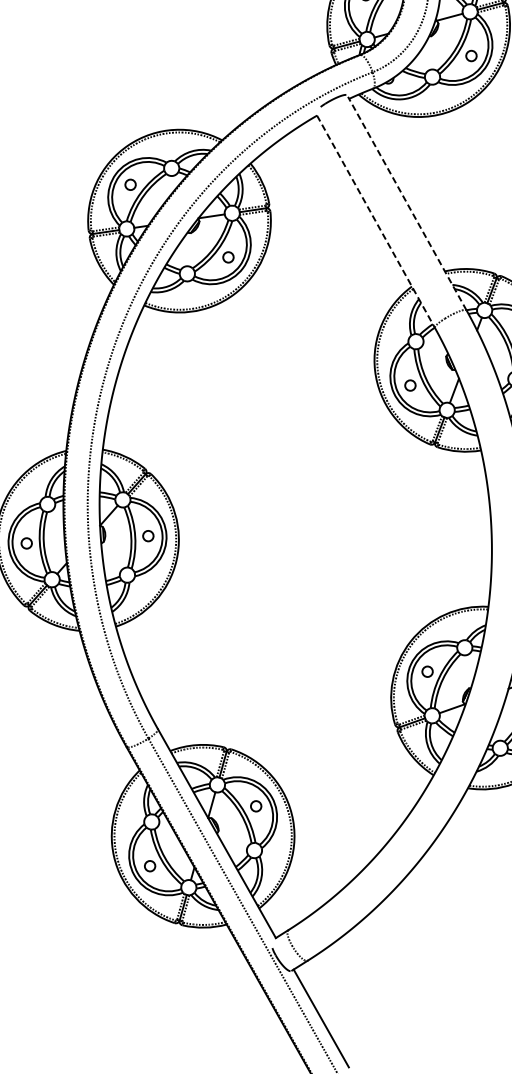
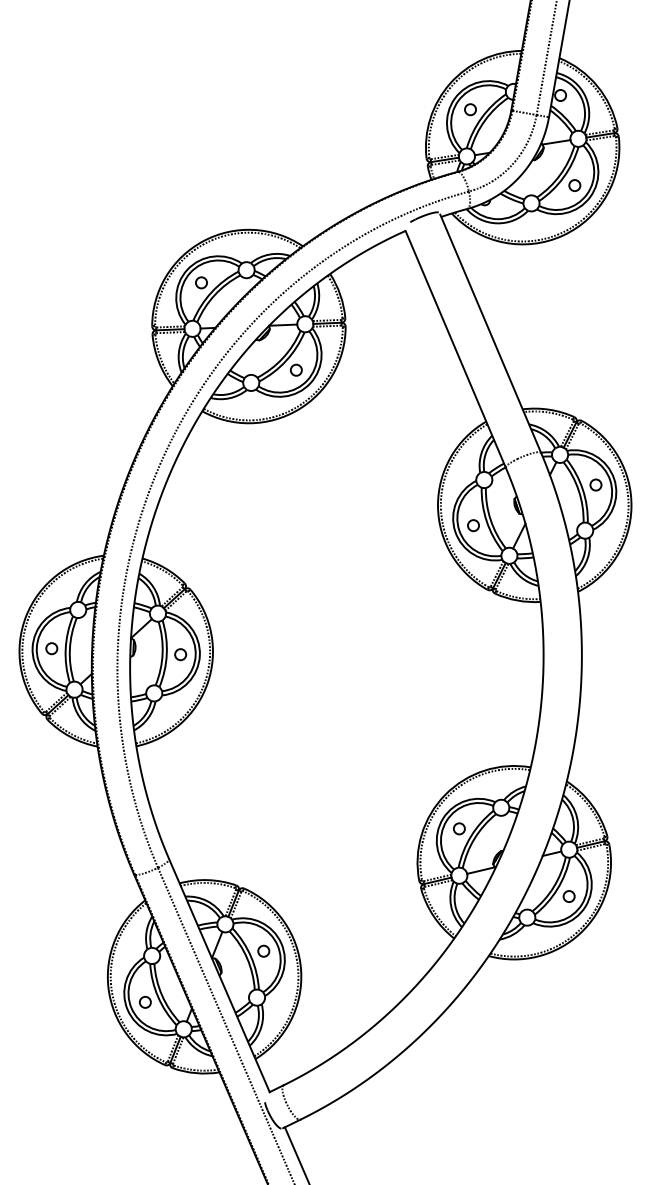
line: (407, 203) -> (490, 333), dashed -> solid
line: (375, 221) -> (455, 349), dashed -> solid

